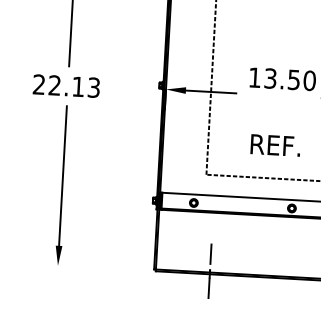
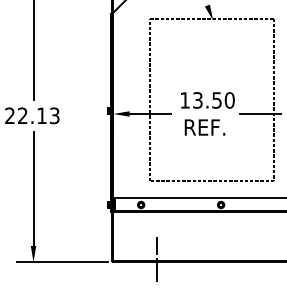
text: (275, 145) -> (204, 127), moved
line: (93, 268) -> (62, 262), added

